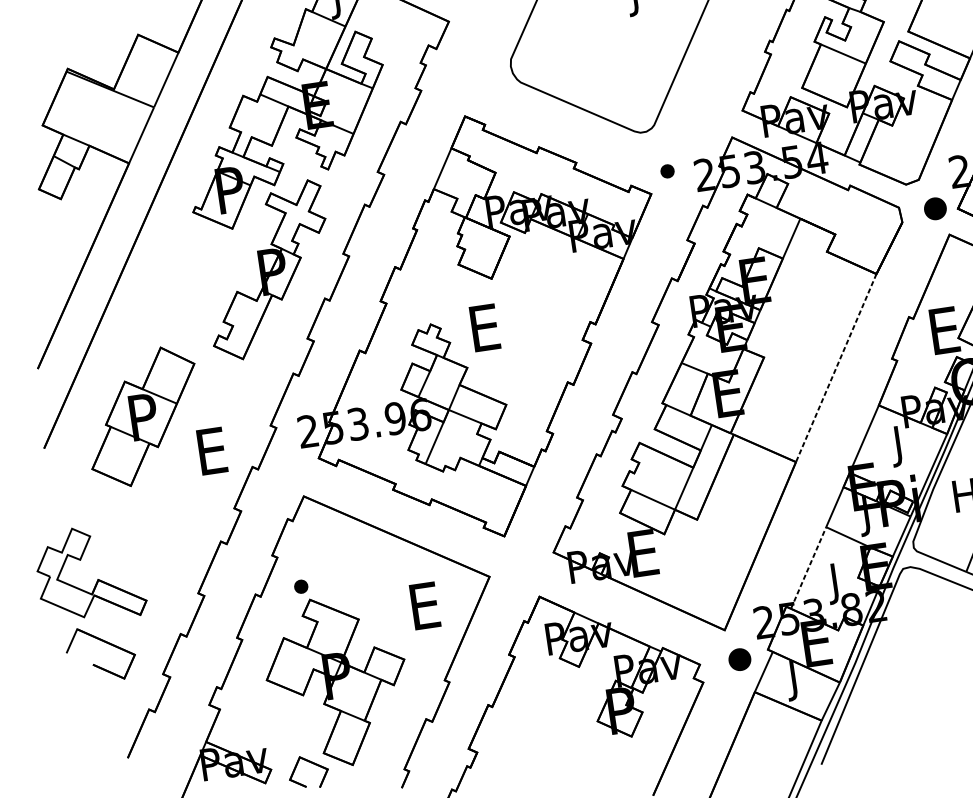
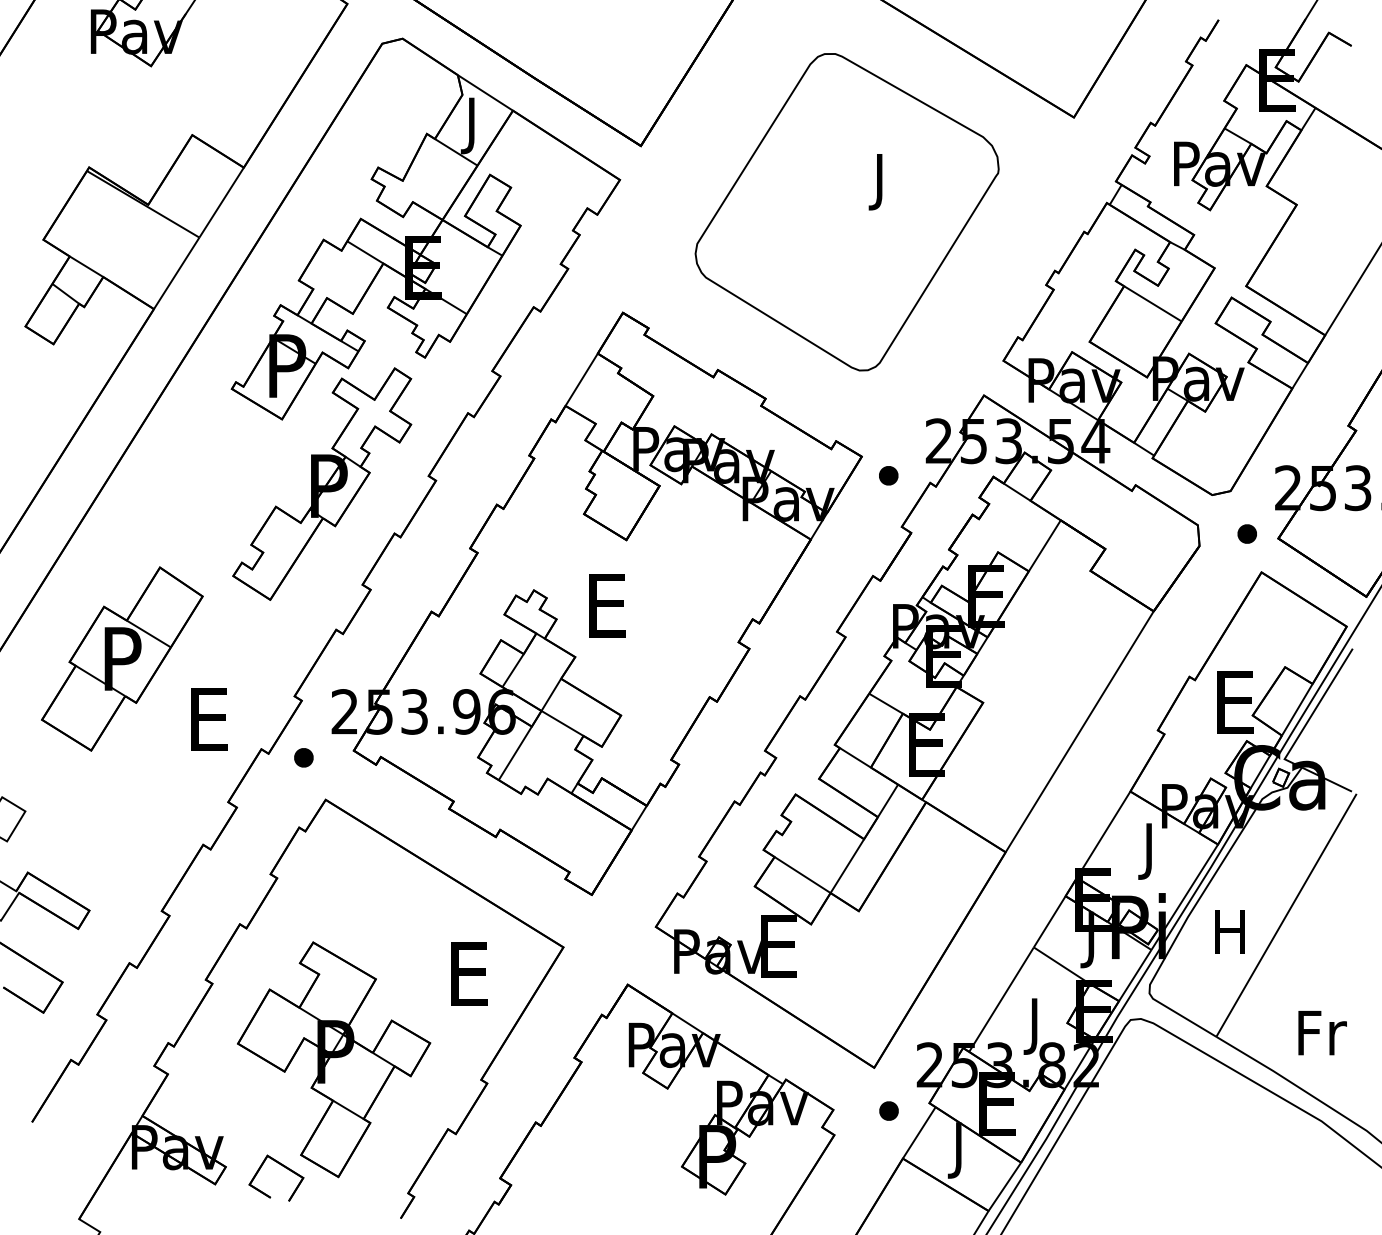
part: (667, 171) -> (888, 475), moved
part: (934, 208) -> (1246, 533), size x0.62
line: (836, 368) -> (1079, 732), dashed -> solid
line: (808, 567) -> (1001, 999), dashed -> solid
part: (300, 586) -> (303, 757), moved
part: (739, 659) -> (888, 1110), size x0.62

